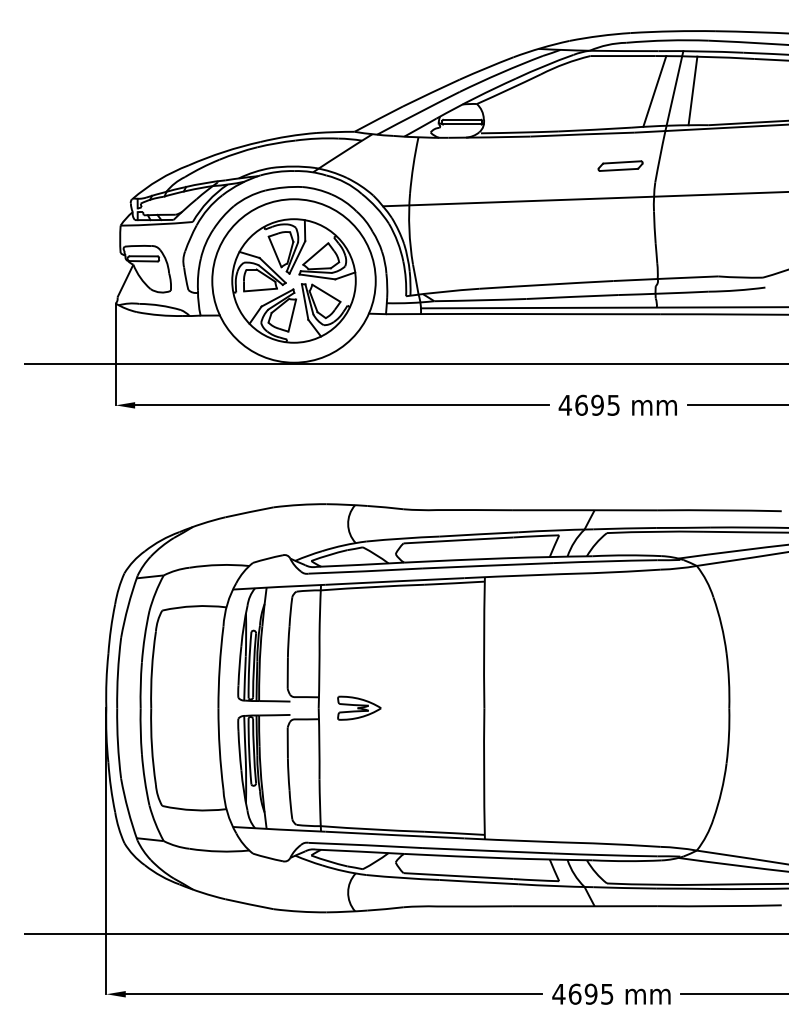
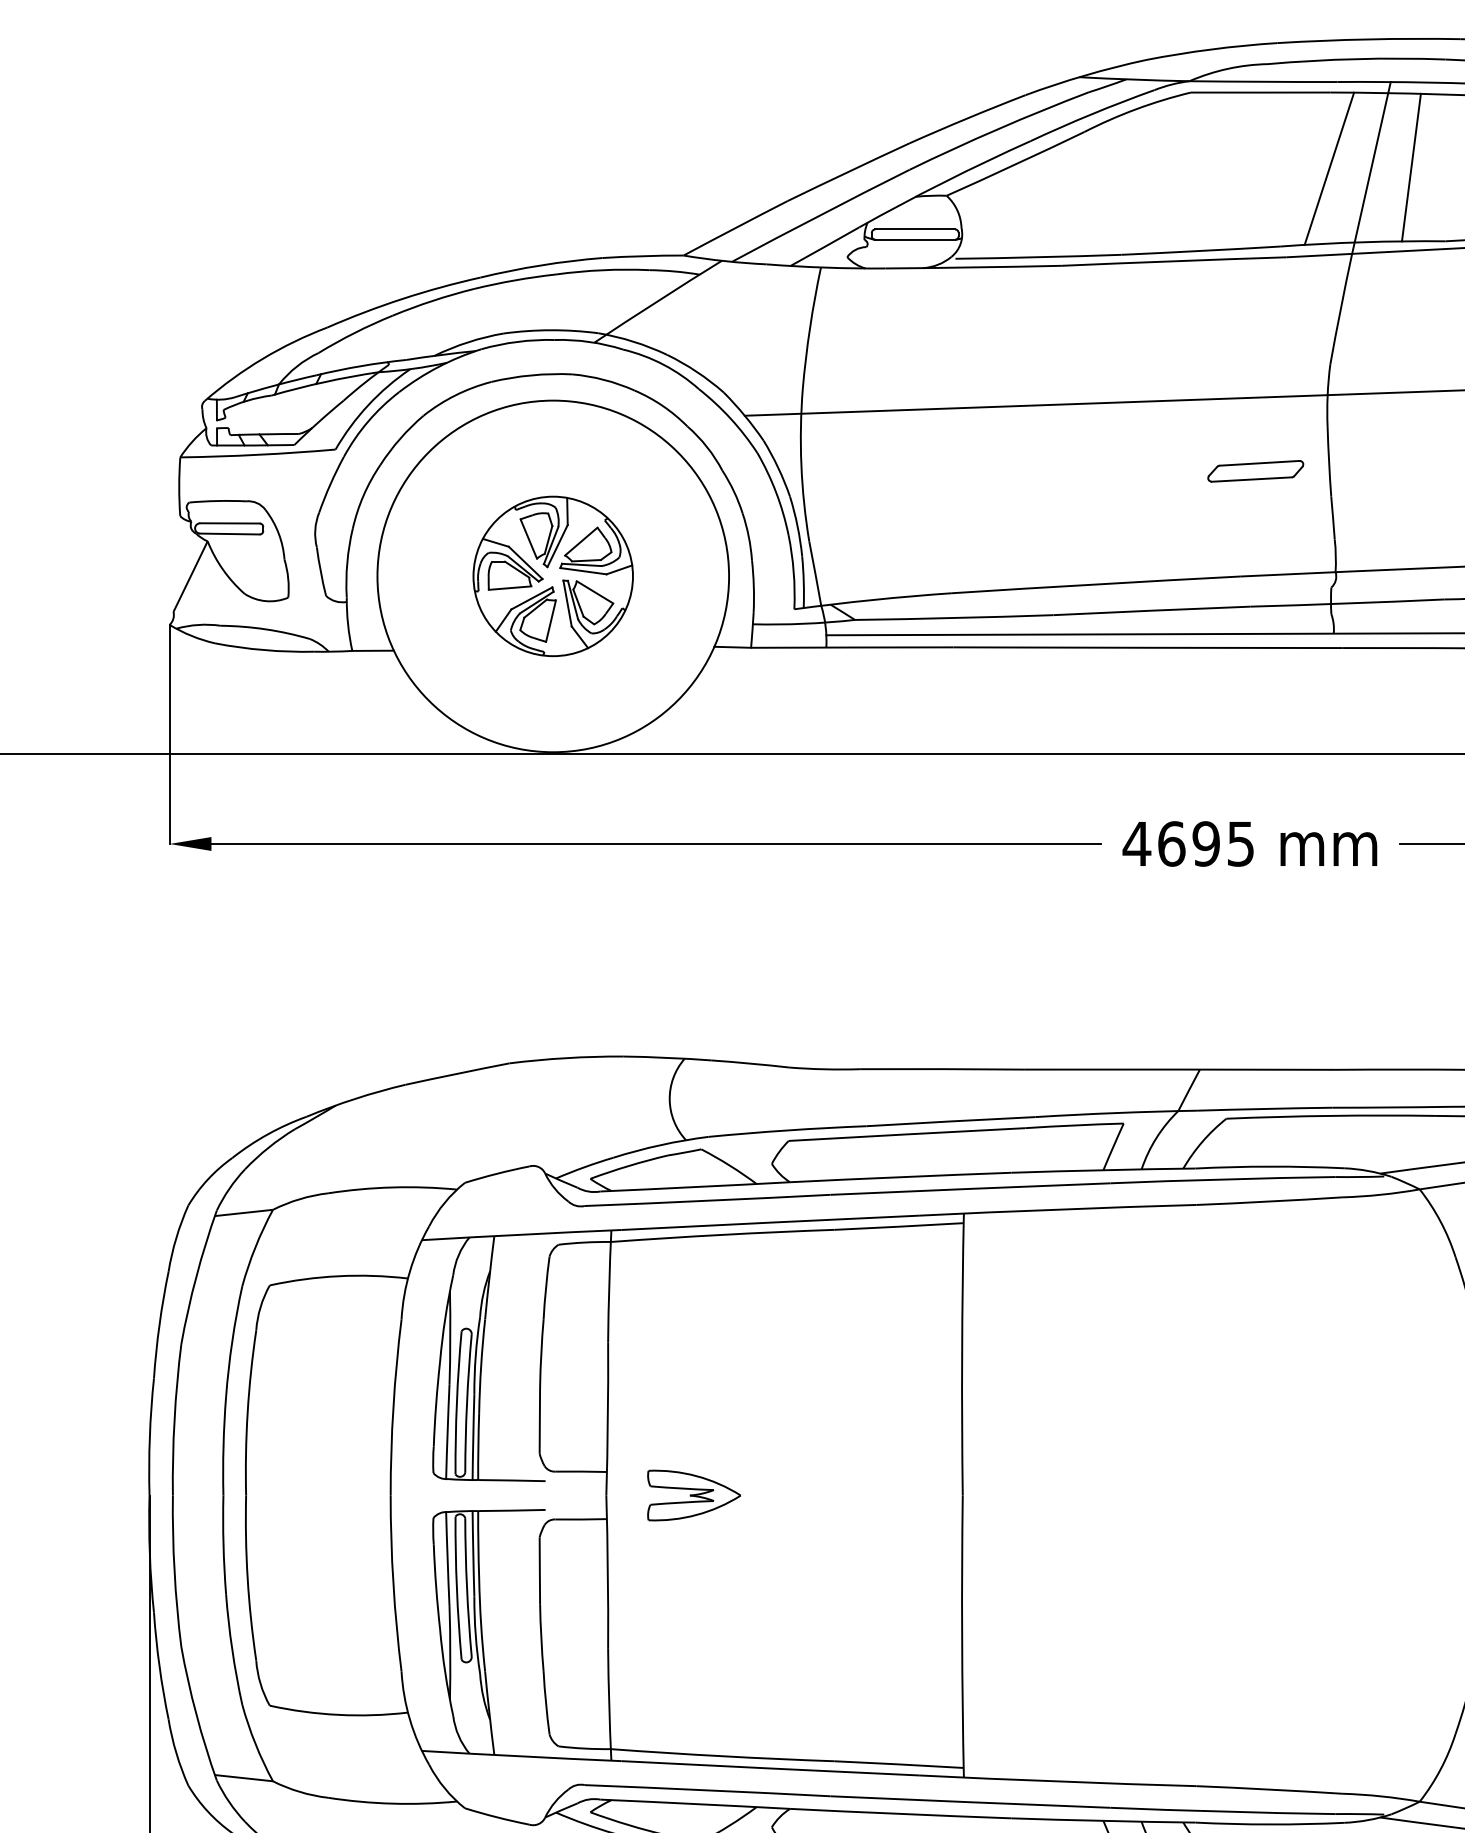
part: (620, 165) -> (1255, 469), moved
part: (293, 280) -> (552, 575), size x0.6

